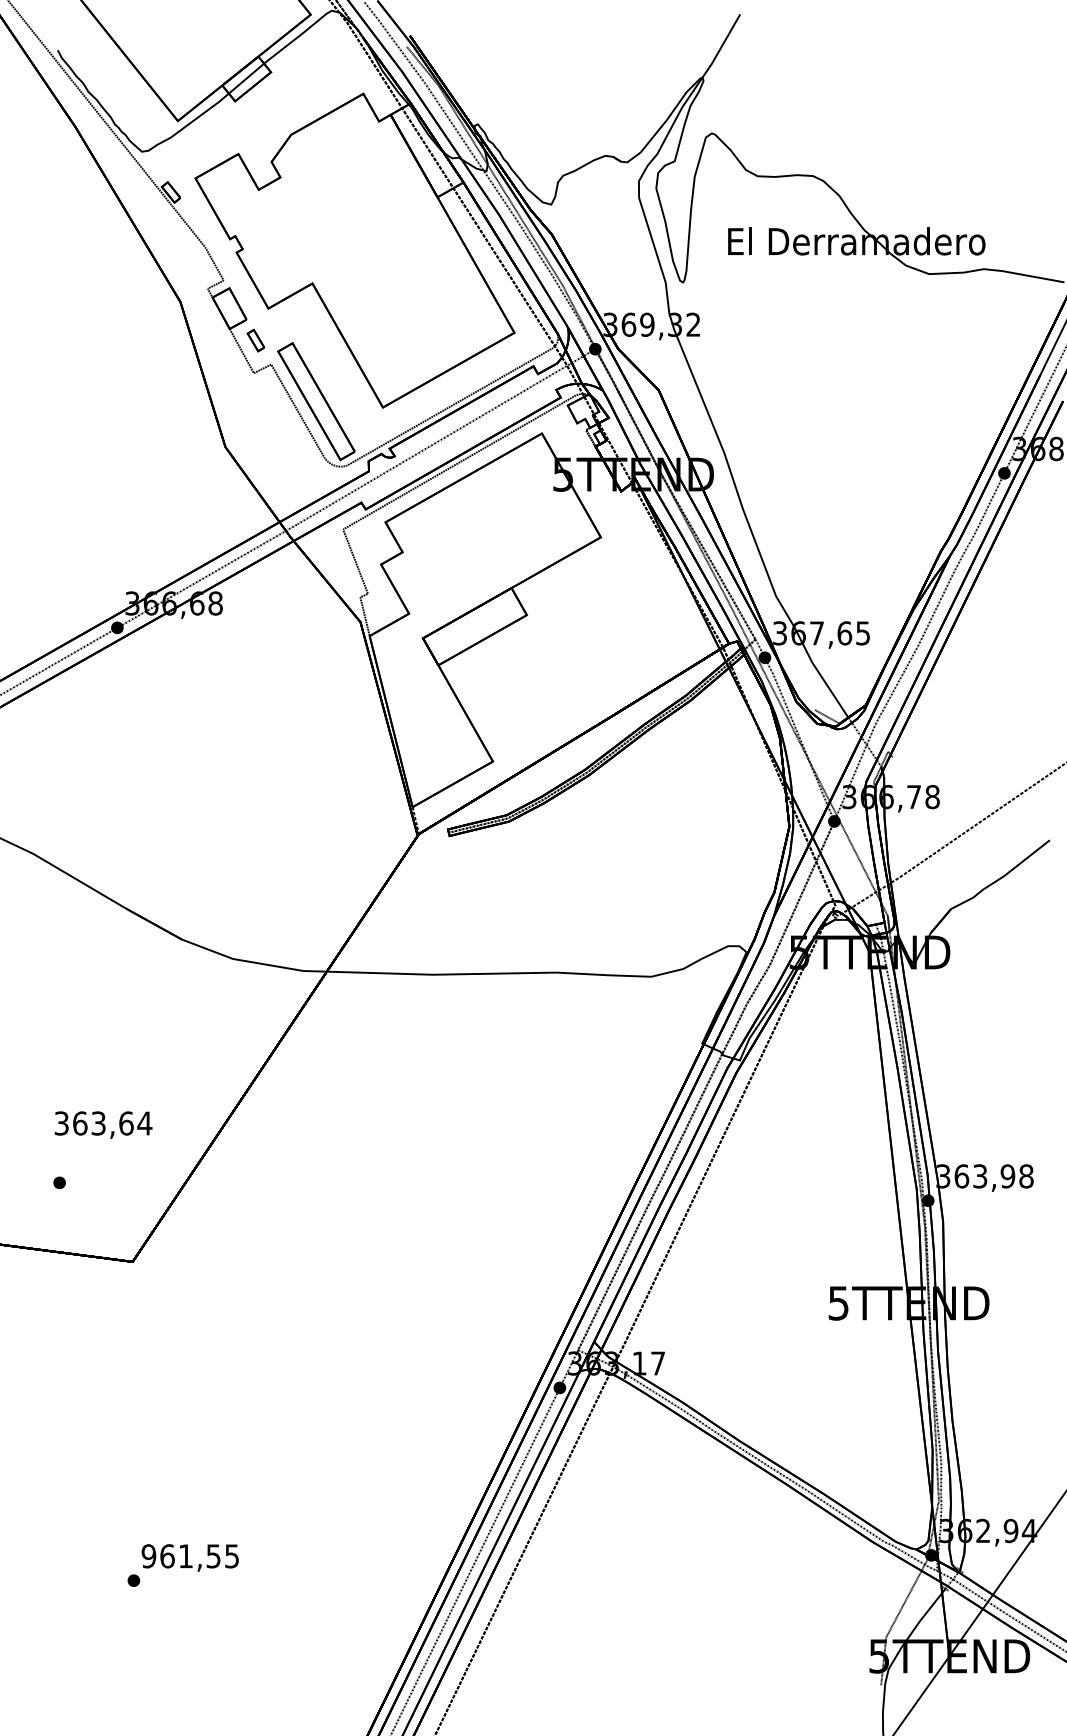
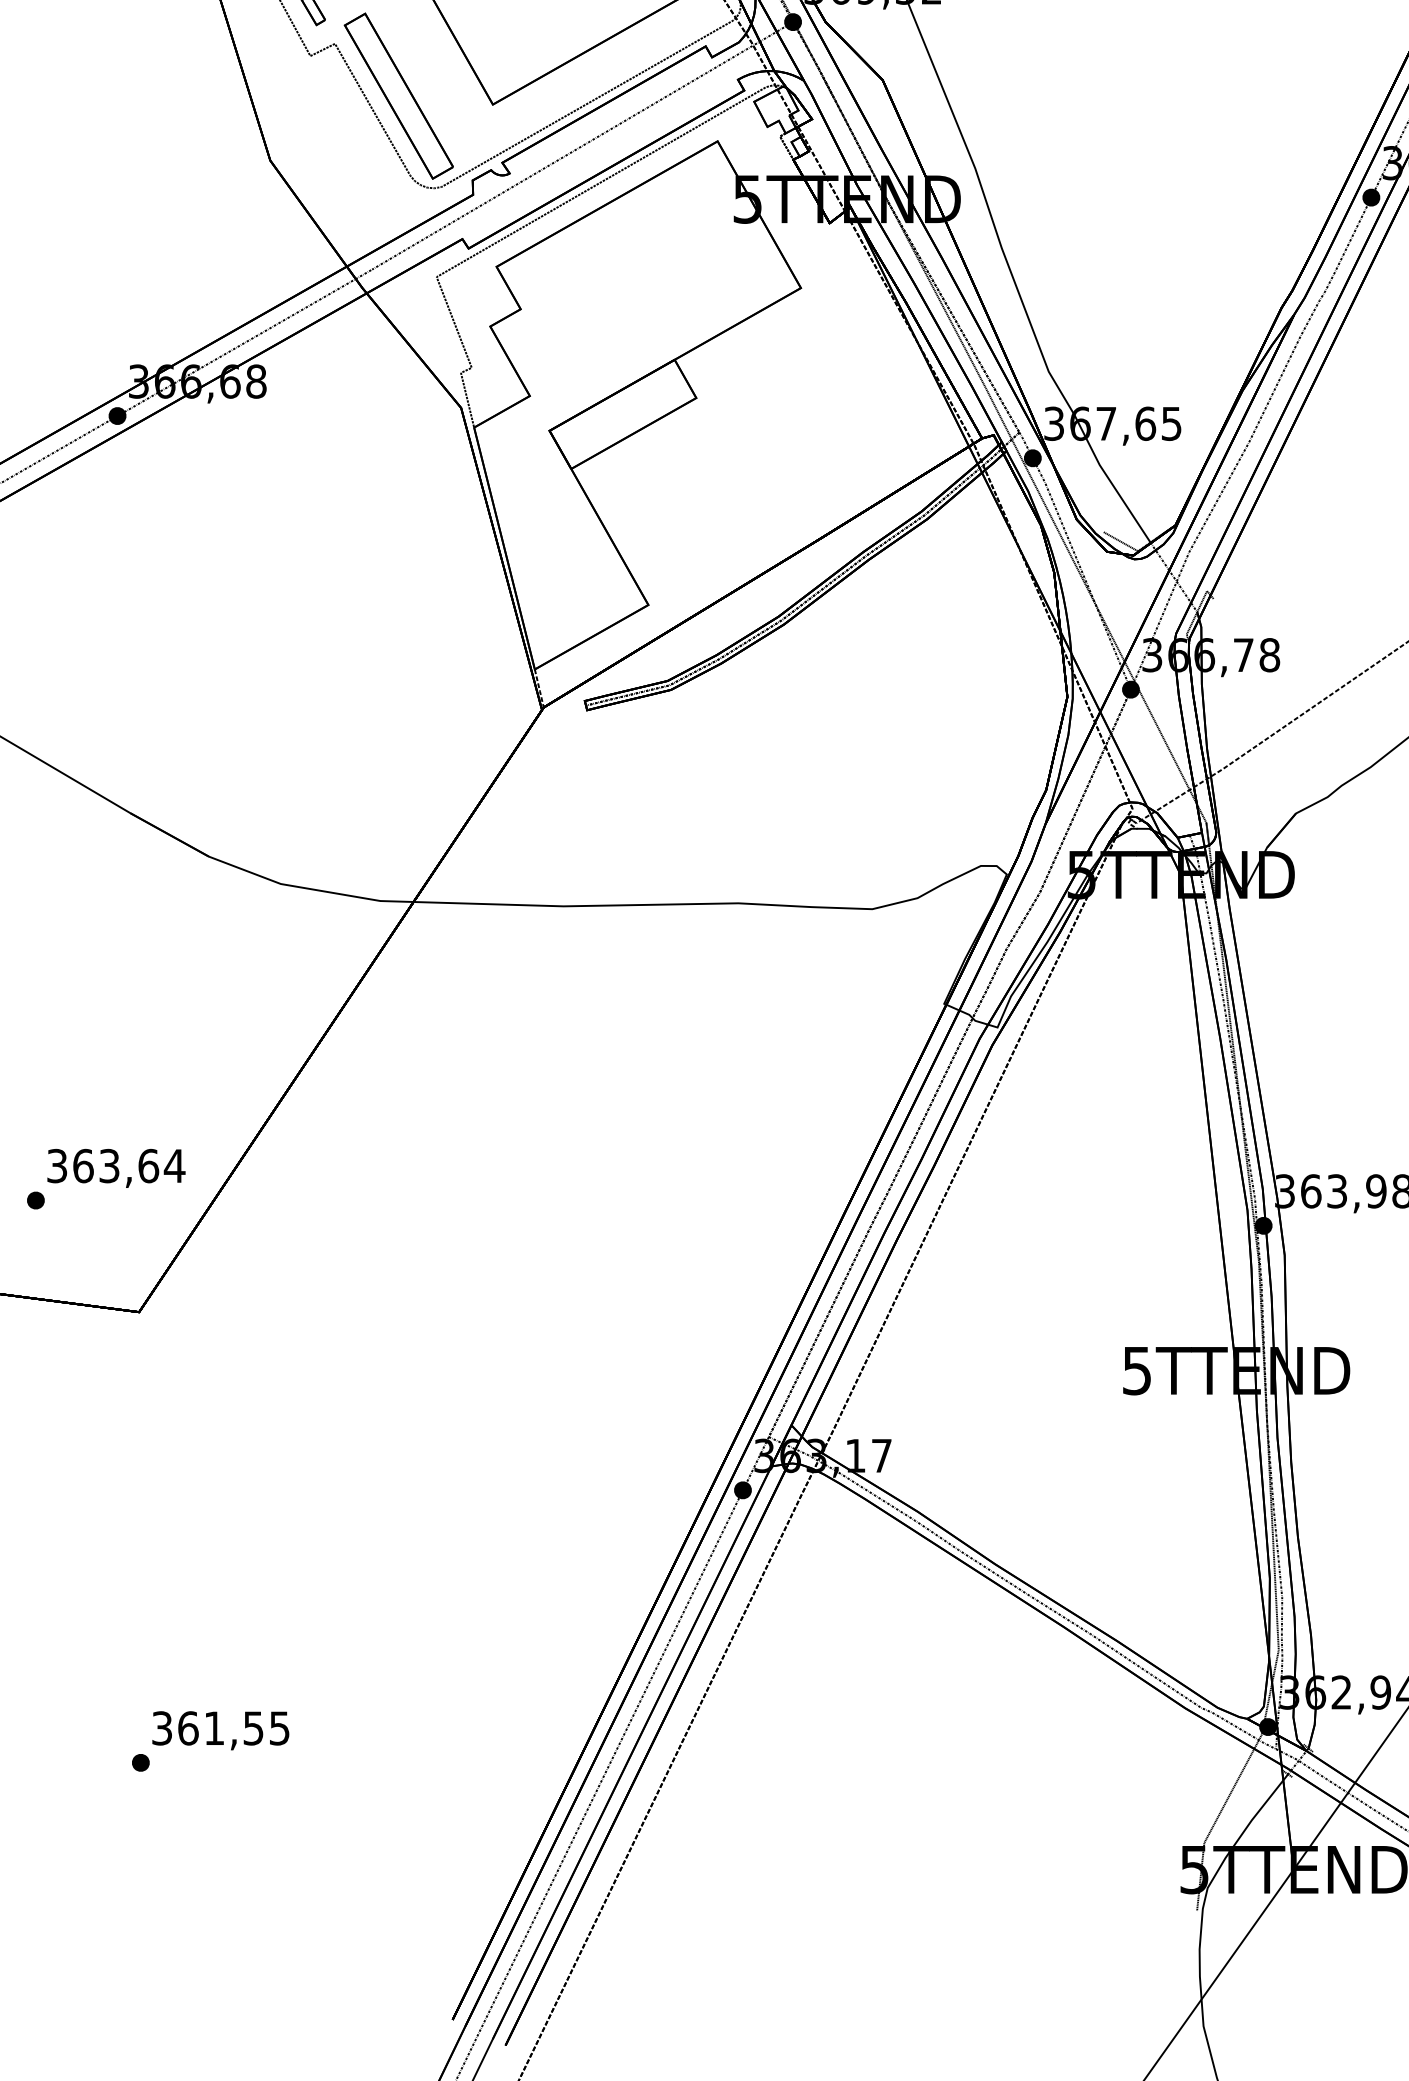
text: (103, 1124) -> (116, 1167), moved
text: (148, 1556) -> (161, 1728), 961,55 -> 361,55

